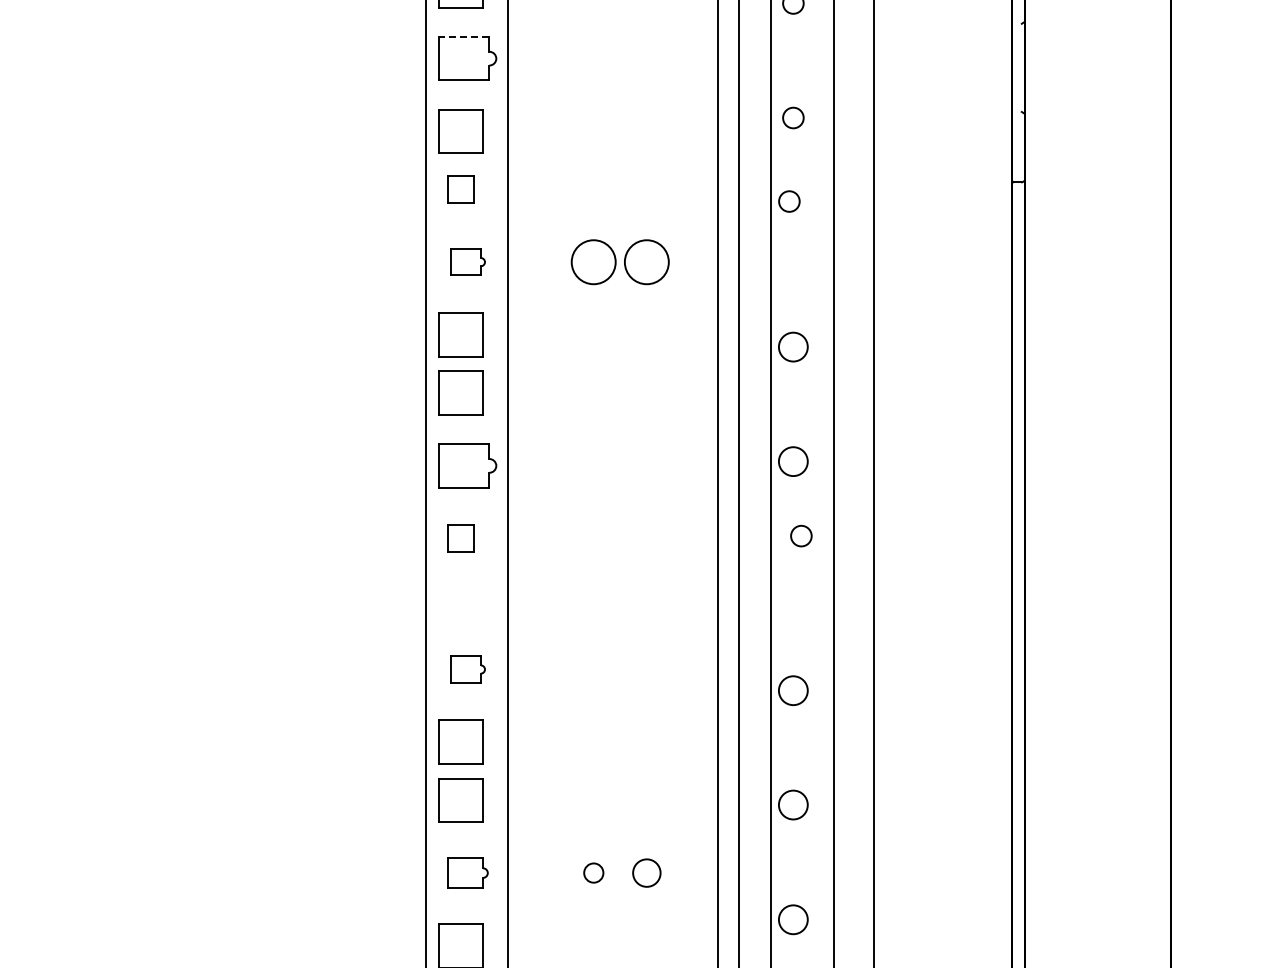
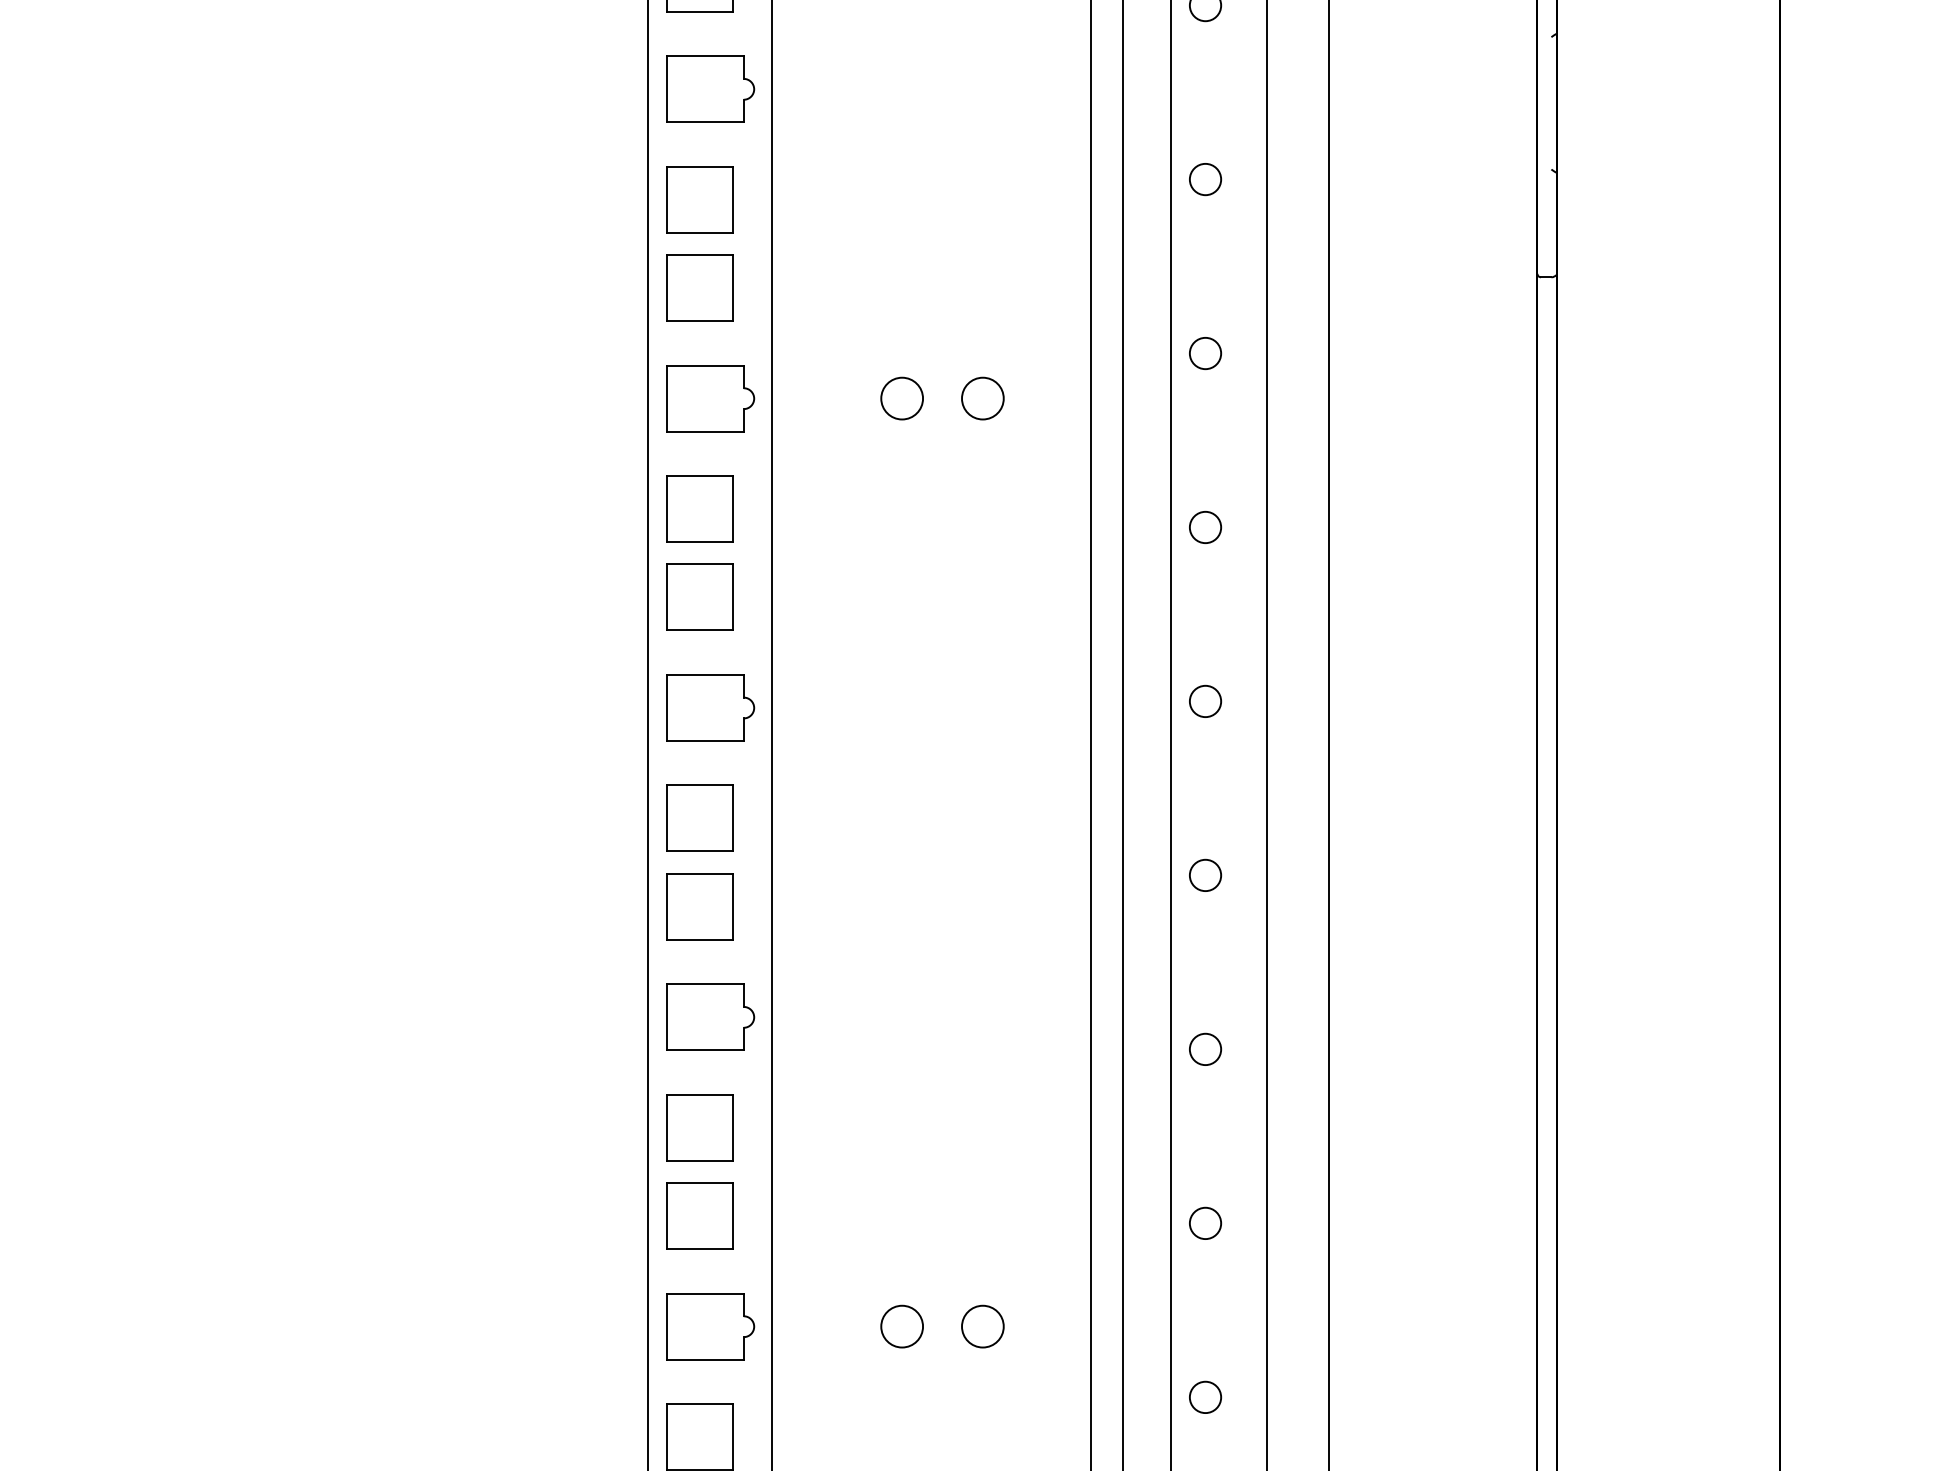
line: (463, 36) -> (704, 55), dashed -> solid
part: (460, 189) -> (699, 288), size x1.67
circle: (789, 201) -> (1205, 353), moved
part: (467, 261) -> (710, 397), size x1.67
circle: (593, 261) -> (901, 397), size x0.62
circle: (646, 261) -> (982, 397), size x0.62
circle: (793, 346) -> (1205, 526), size x0.71
circle: (793, 461) -> (1205, 701), size x0.71
circle: (801, 535) -> (1205, 874), moved
part: (460, 538) -> (699, 818), size x1.67
part: (460, 596) -> (699, 906), added
part: (467, 669) -> (710, 1017), size x1.67
circle: (793, 690) -> (1205, 1049), size x0.71
circle: (793, 805) -> (1205, 1223), size x0.71
part: (467, 872) -> (710, 1325), size x1.43
circle: (593, 872) -> (901, 1325), size x1.43
circle: (793, 919) -> (1205, 1397), size x0.71

